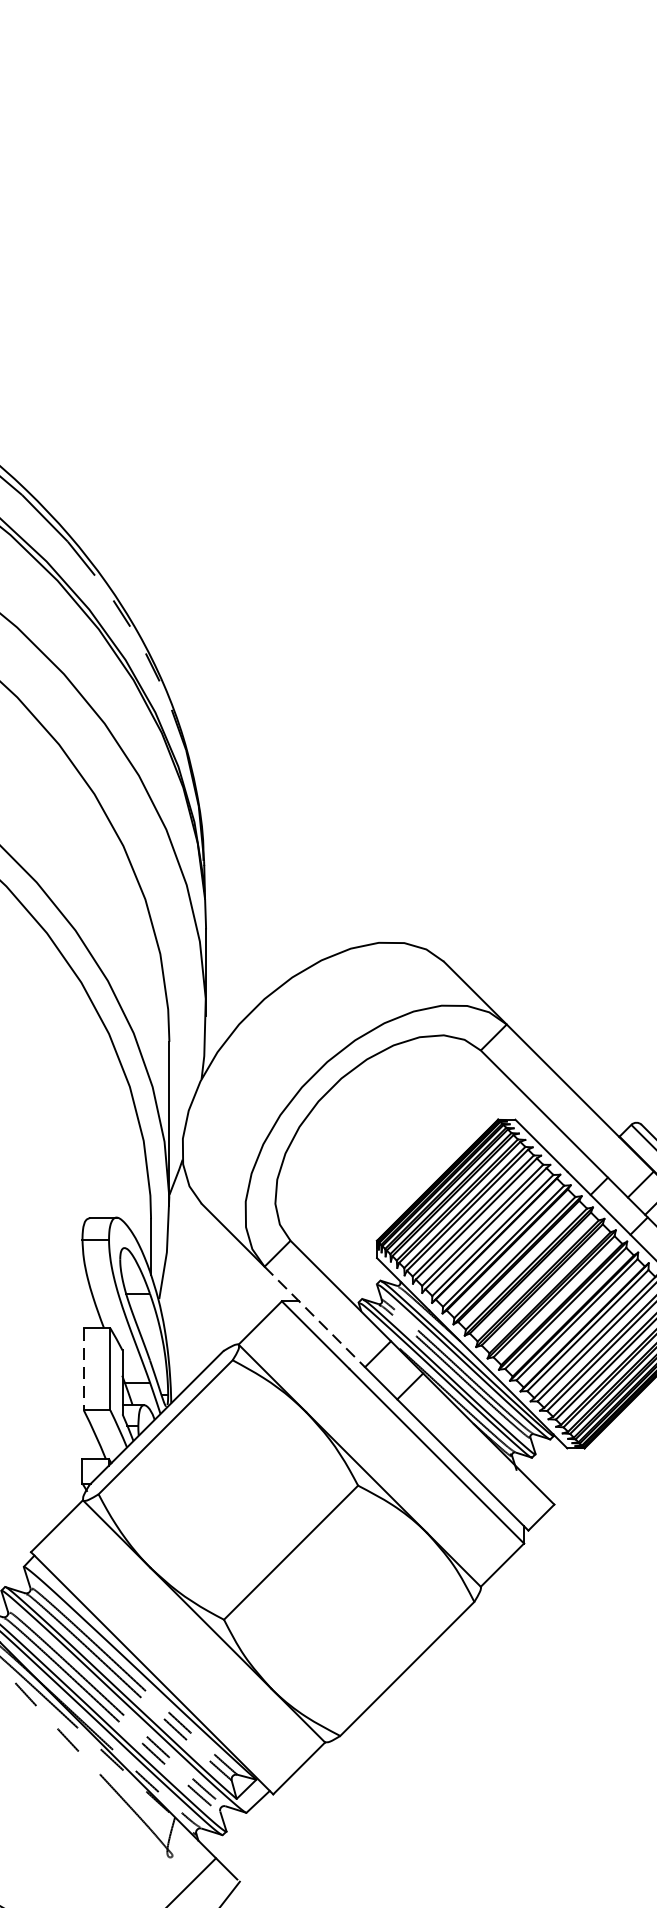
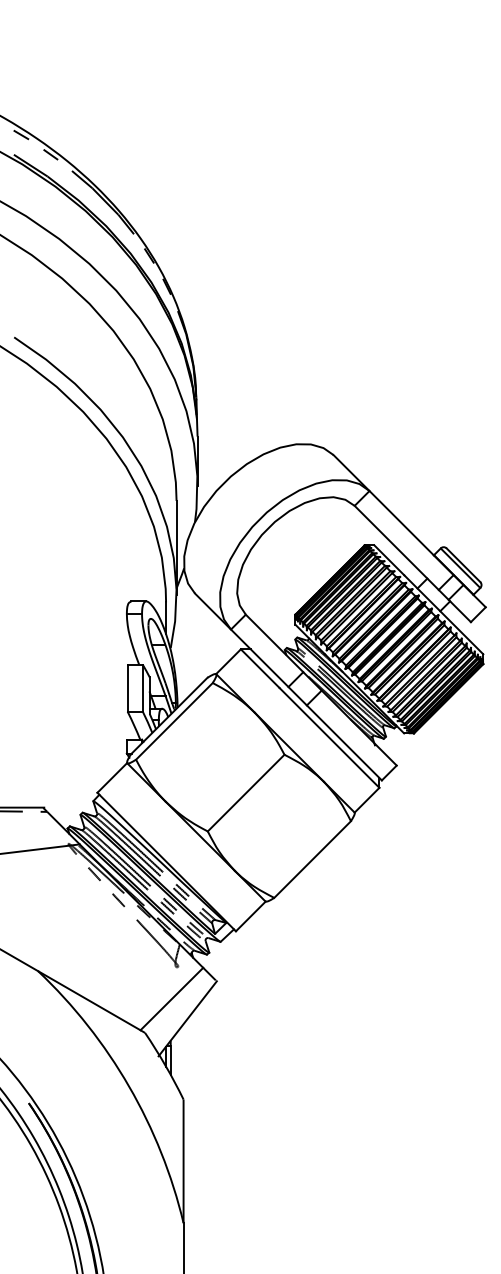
line: (314, 1317) -> (259, 658), dashed -> solid
line: (83, 1369) -> (127, 688), dashed -> solid

